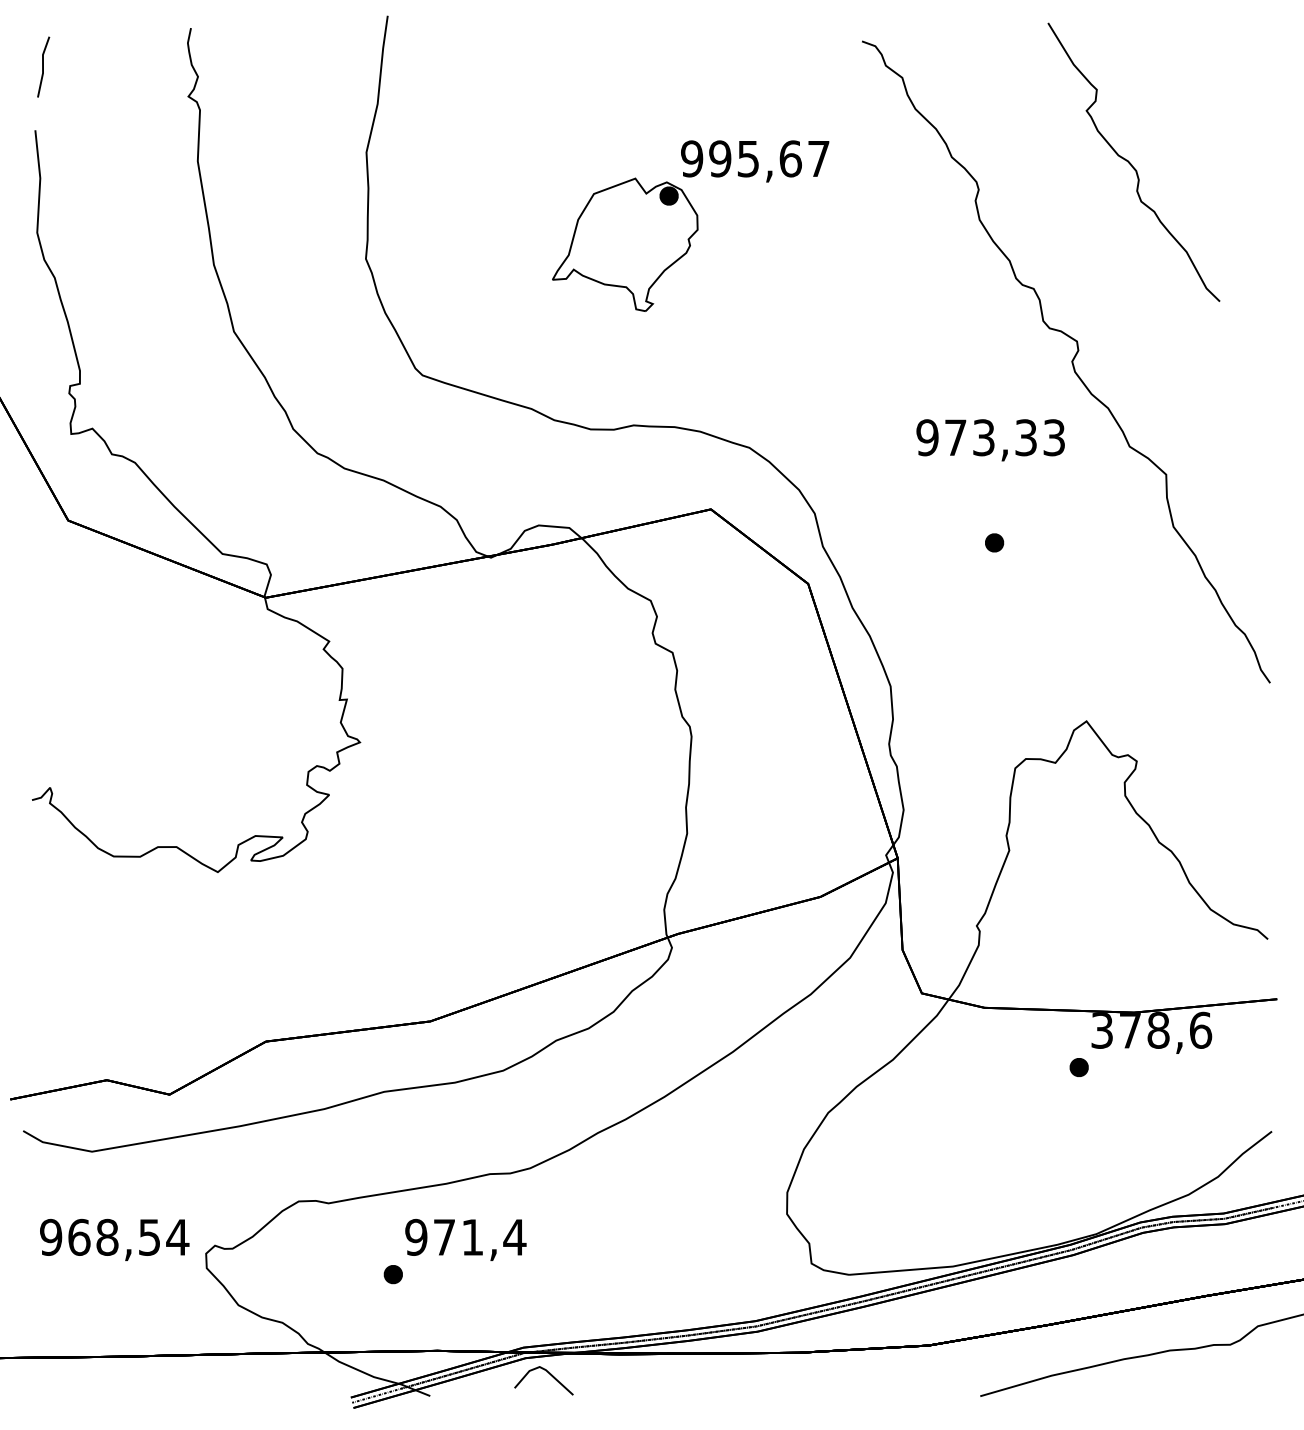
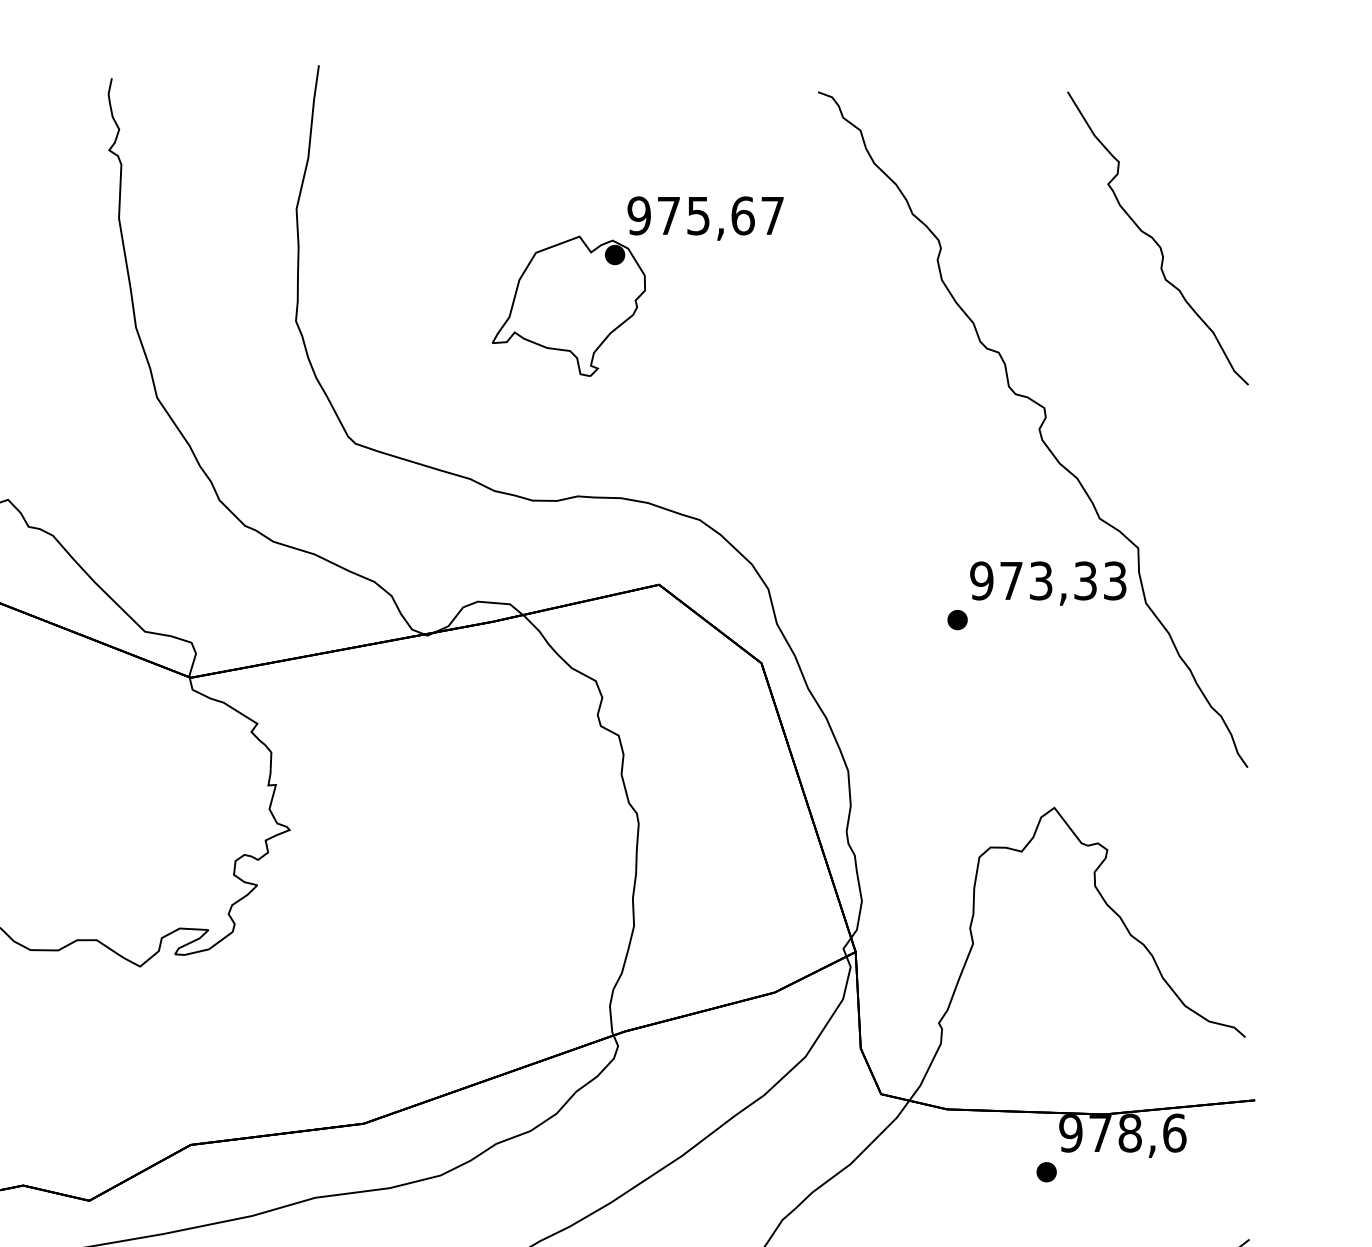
text: (720, 158) -> (669, 215), 995,67 -> 975,67
curve: (1131, 163) -> (1155, 239), moved
text: (990, 440) -> (1048, 583), moved
text: (1102, 1030) -> (1071, 1133), 378,6 -> 978,6

